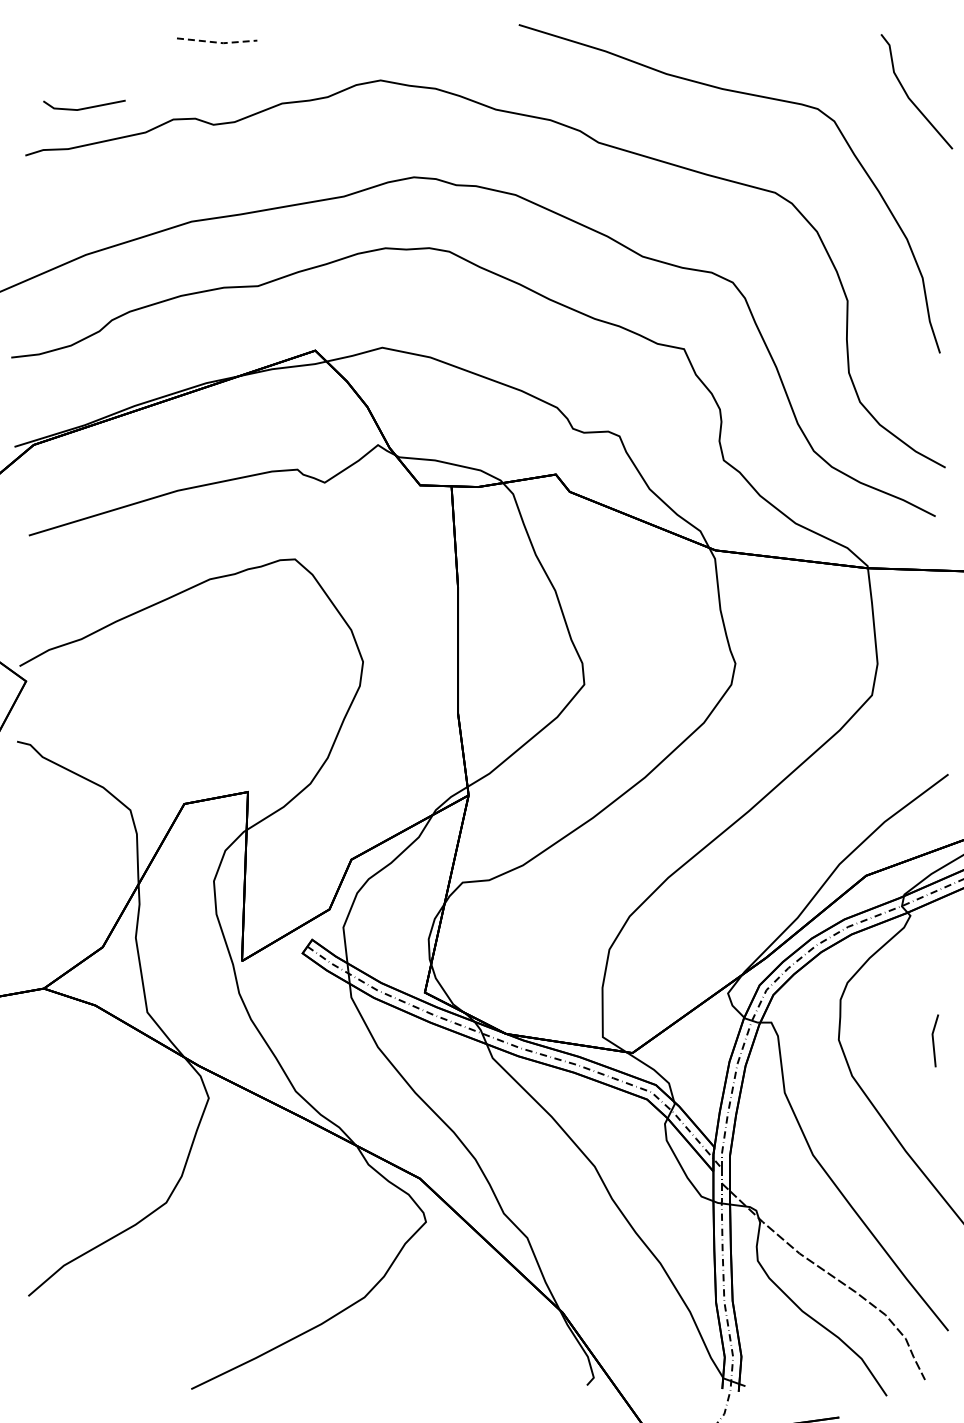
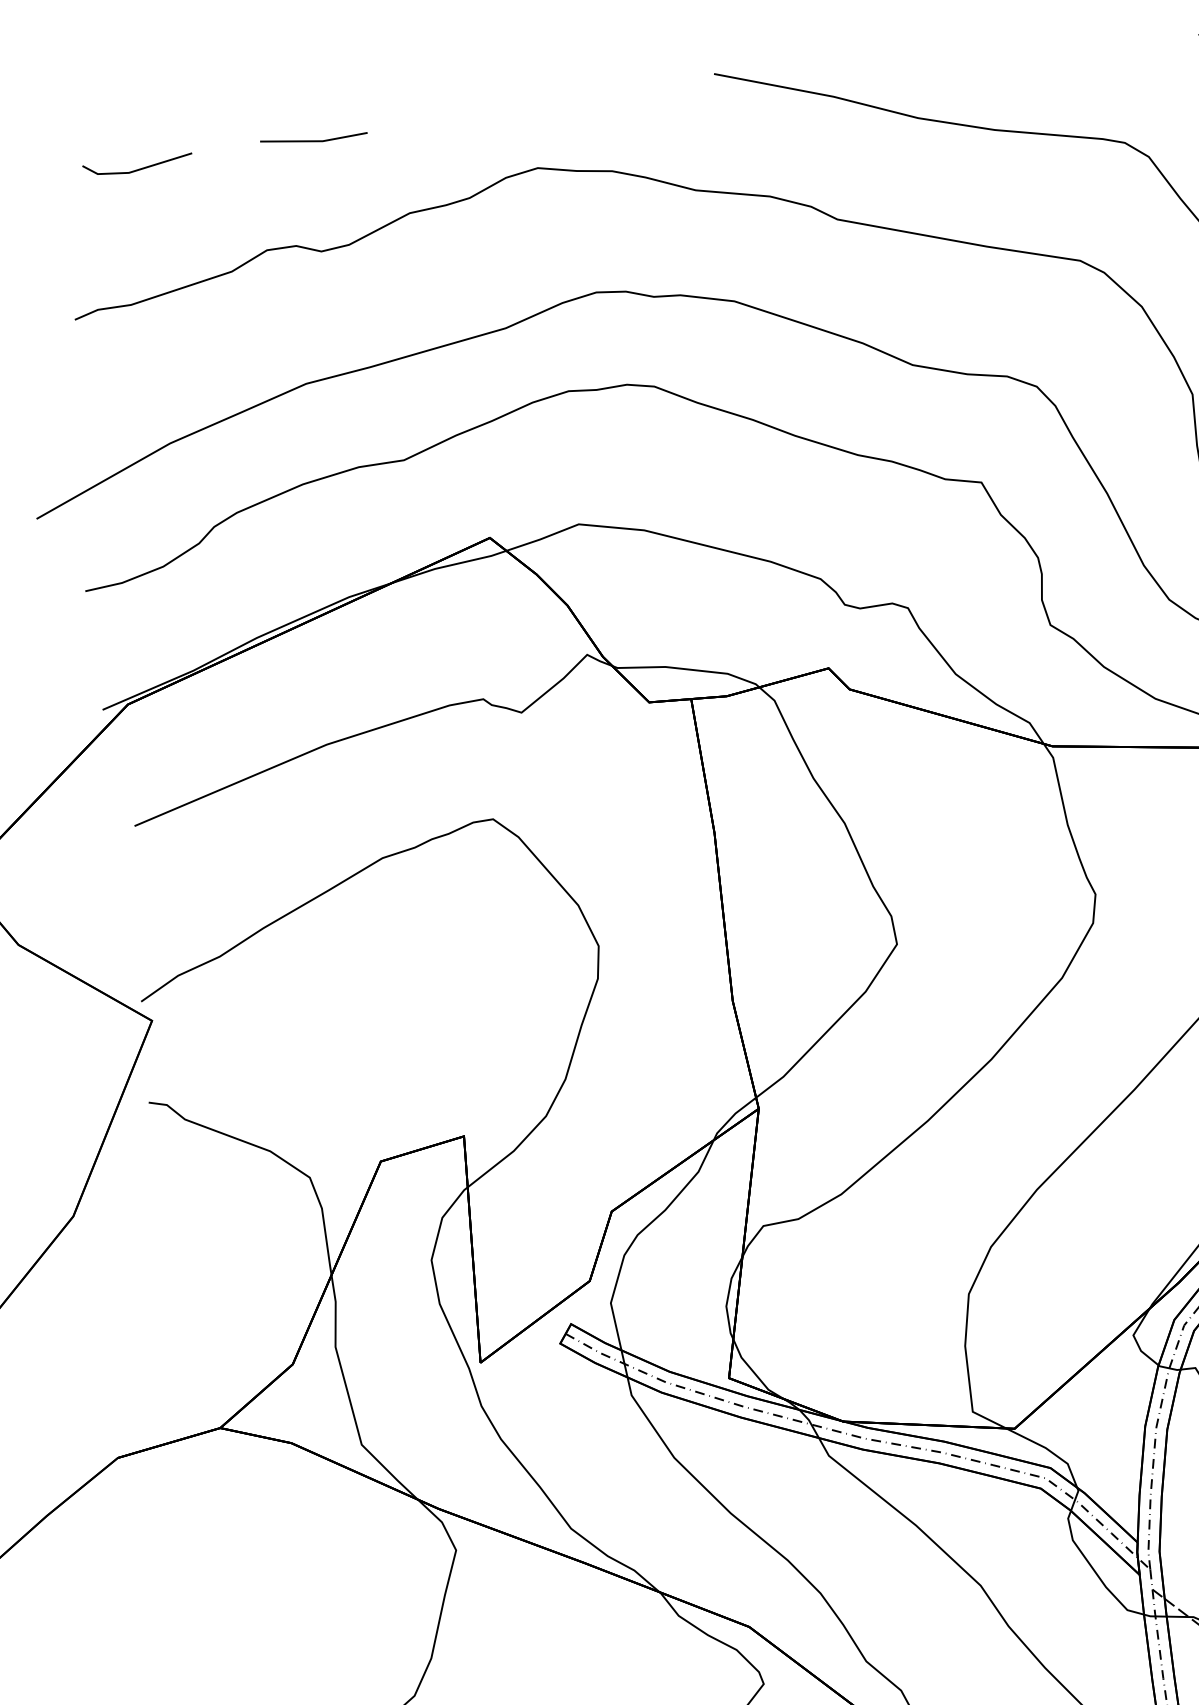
line: (218, 42) -> (316, 141), dashed -> solid
line: (84, 107) -> (138, 168), moved

